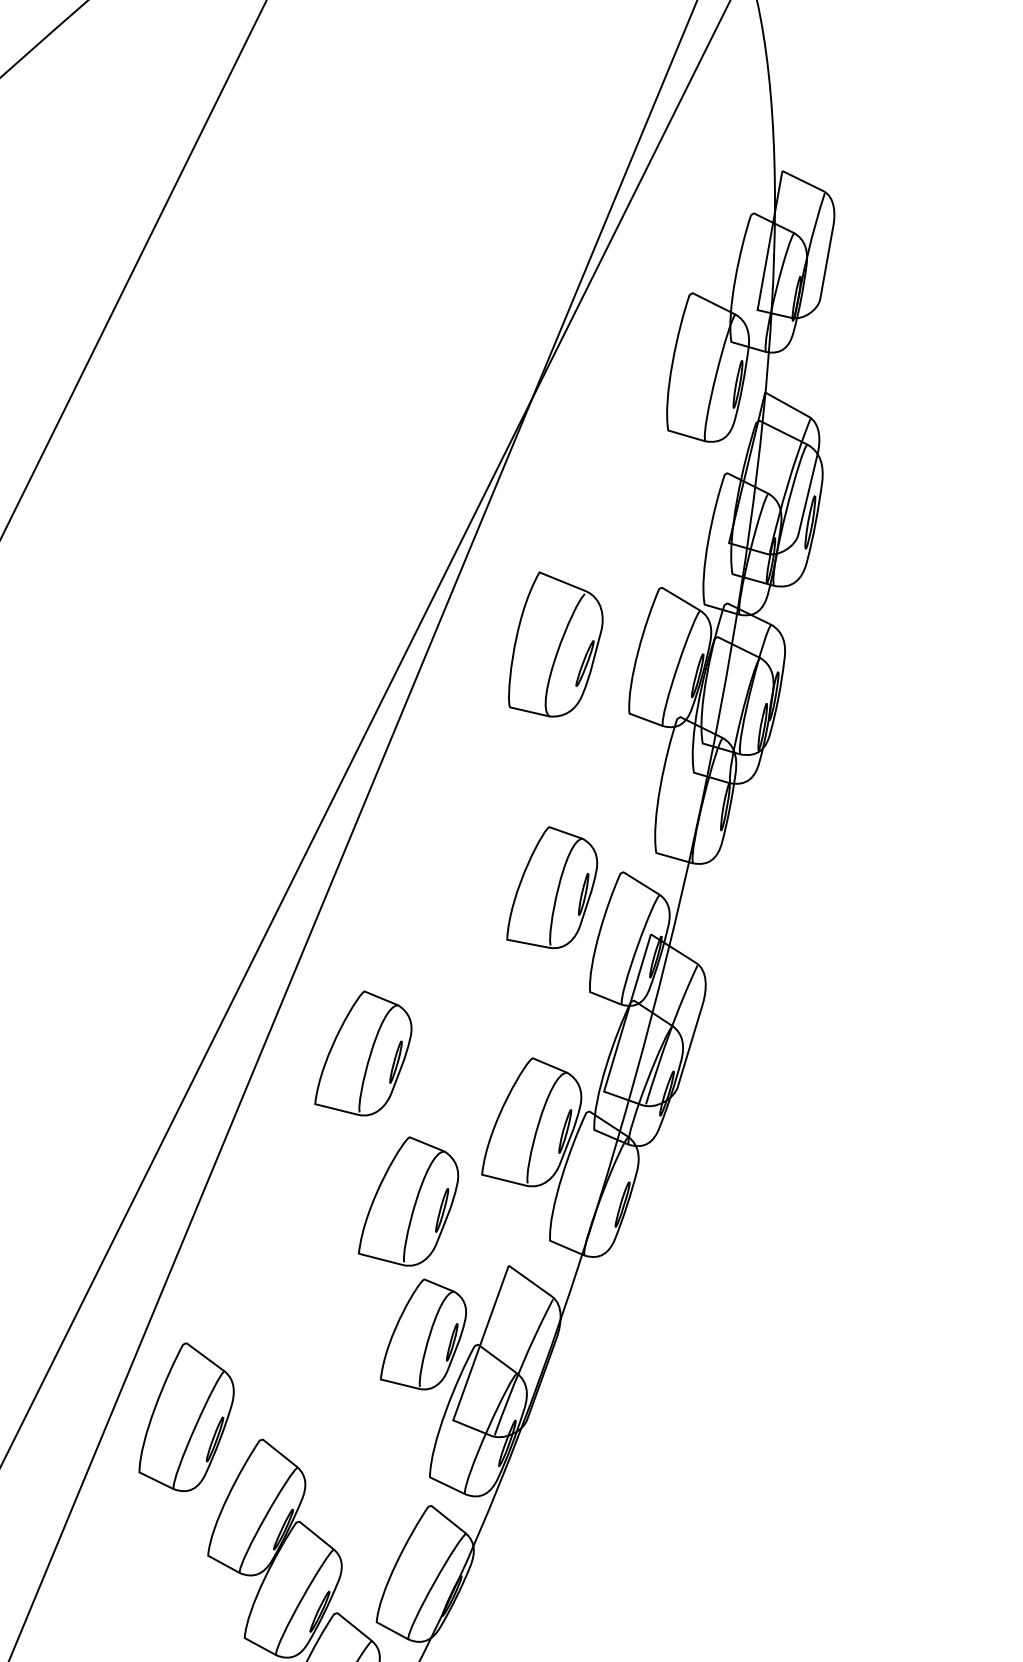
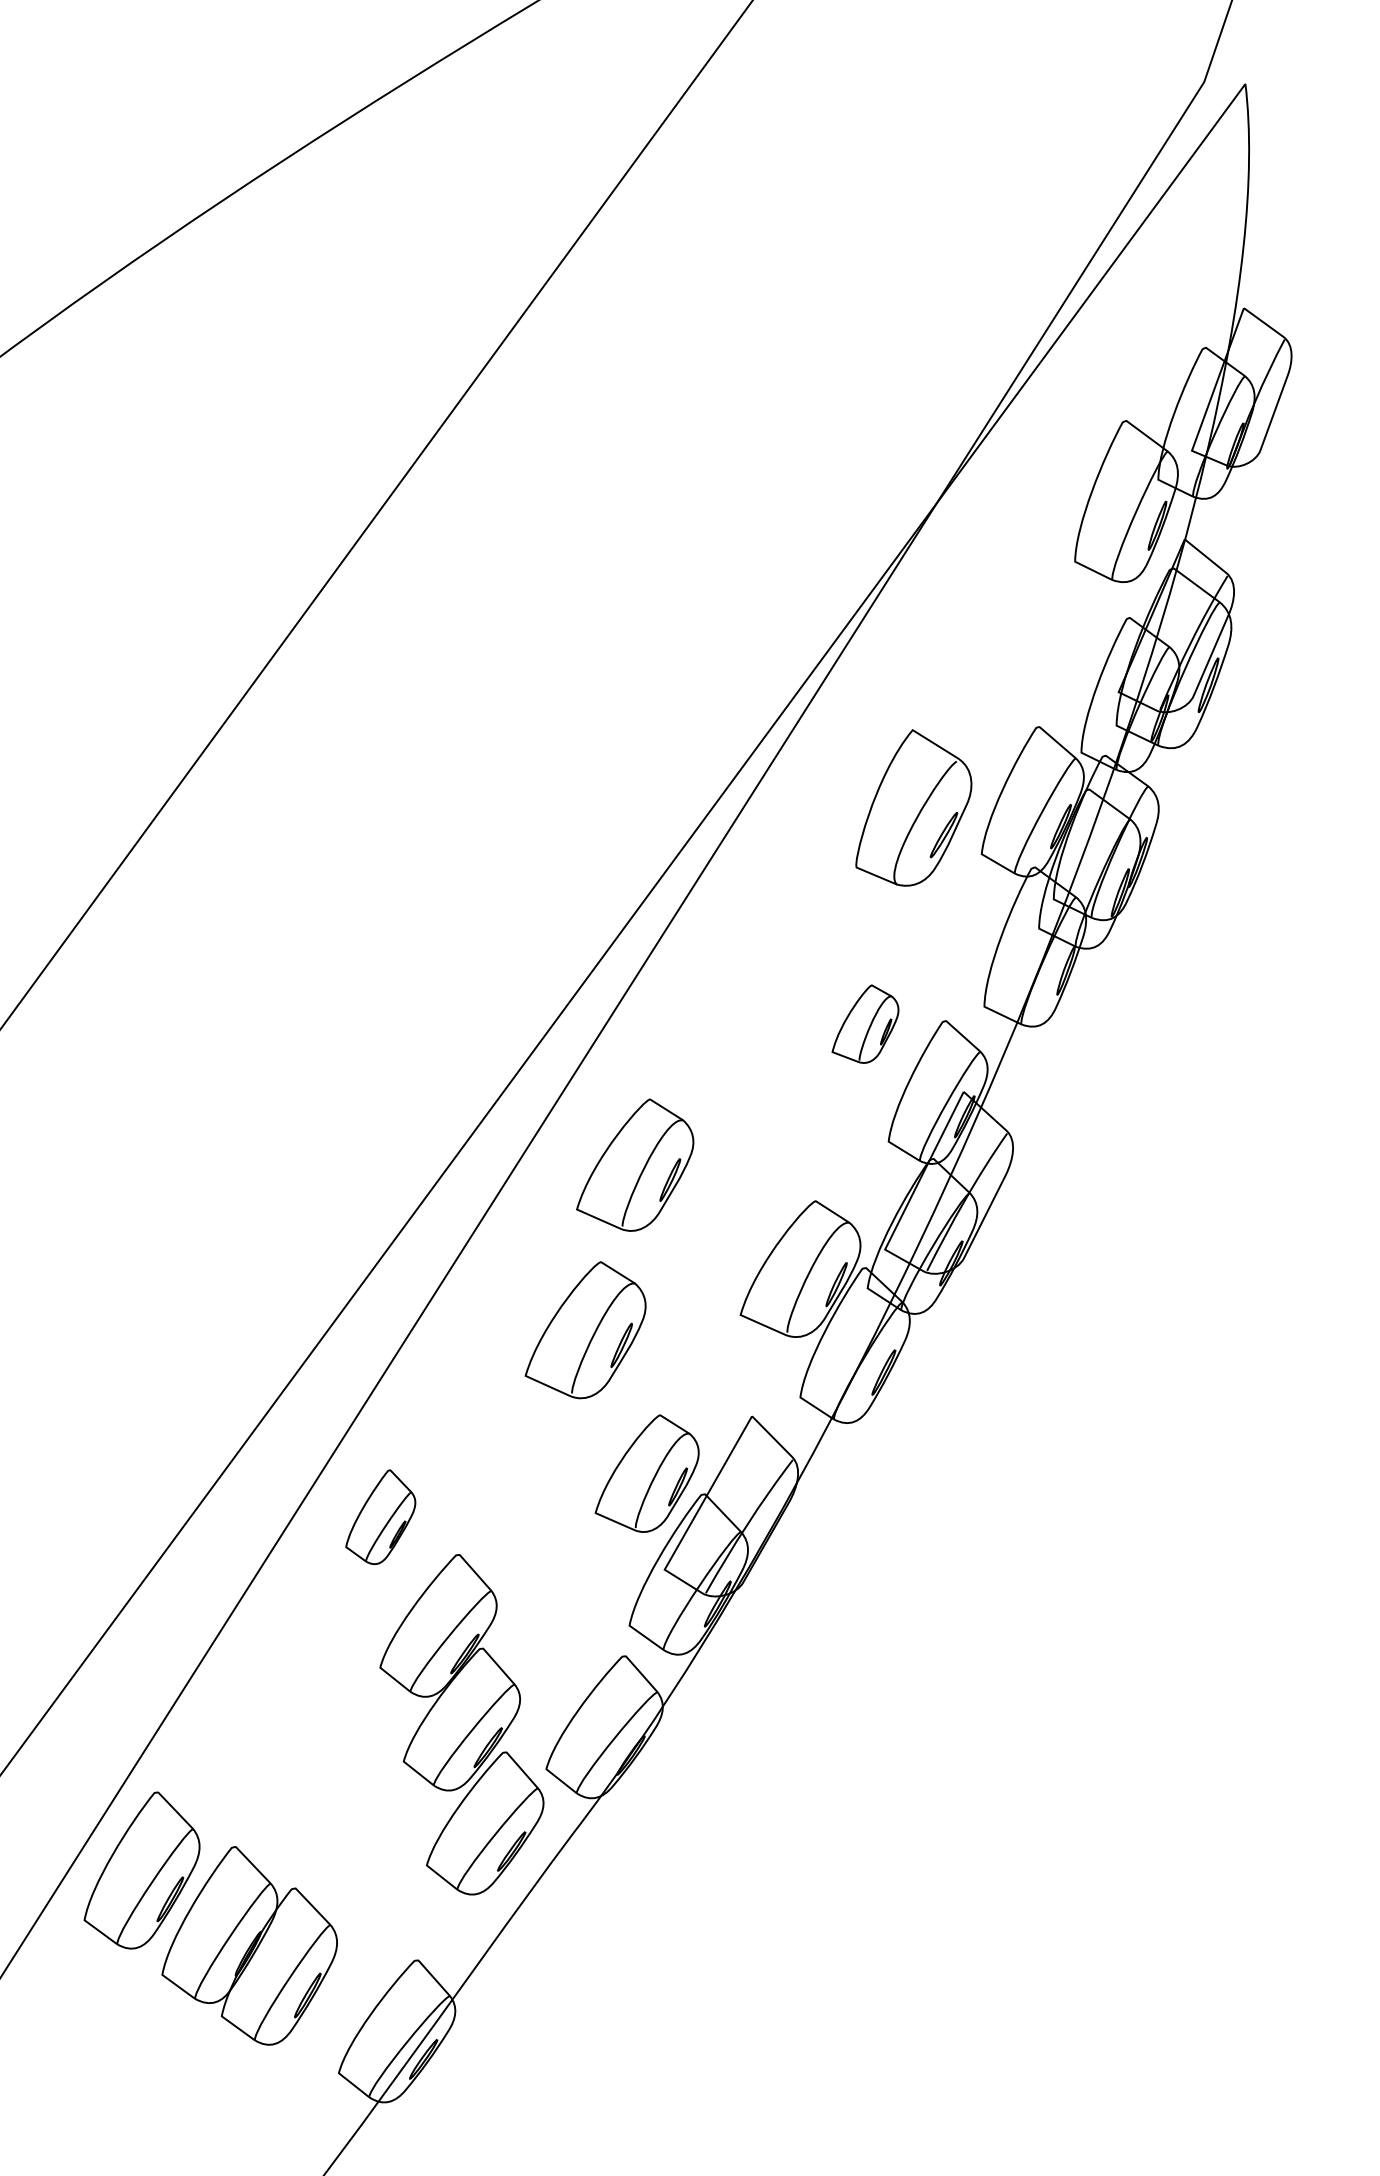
part: (552, 643) -> (913, 807), moved
part: (549, 887) -> (865, 1023), size x0.6
part: (406, 1202) -> (585, 1330), moved
part: (184, 1417) -> (380, 1517), size x0.6

